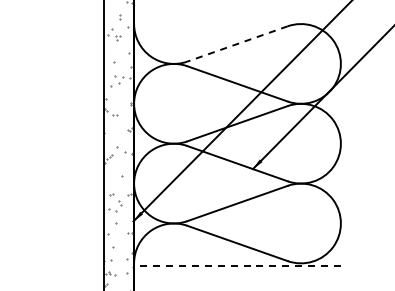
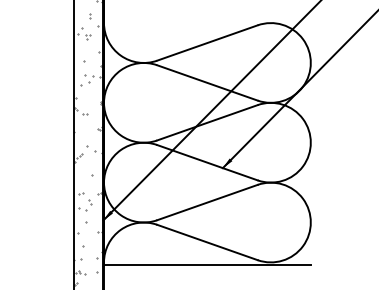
line: (237, 44) -> (207, 43), dashed -> solid
line: (237, 265) -> (207, 264), dashed -> solid

